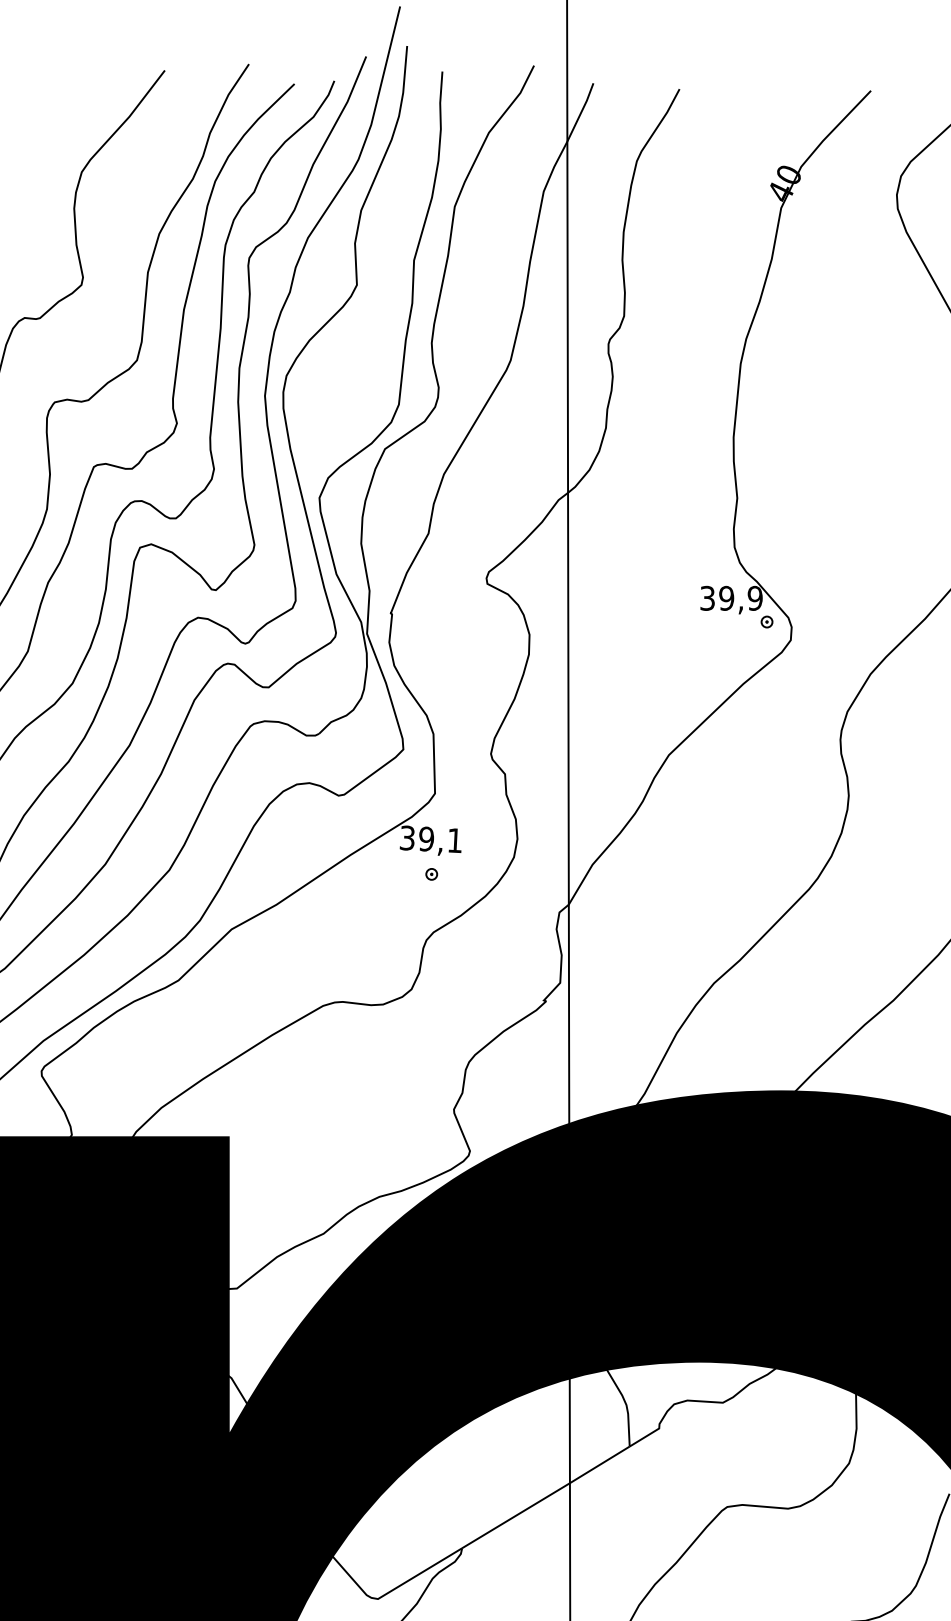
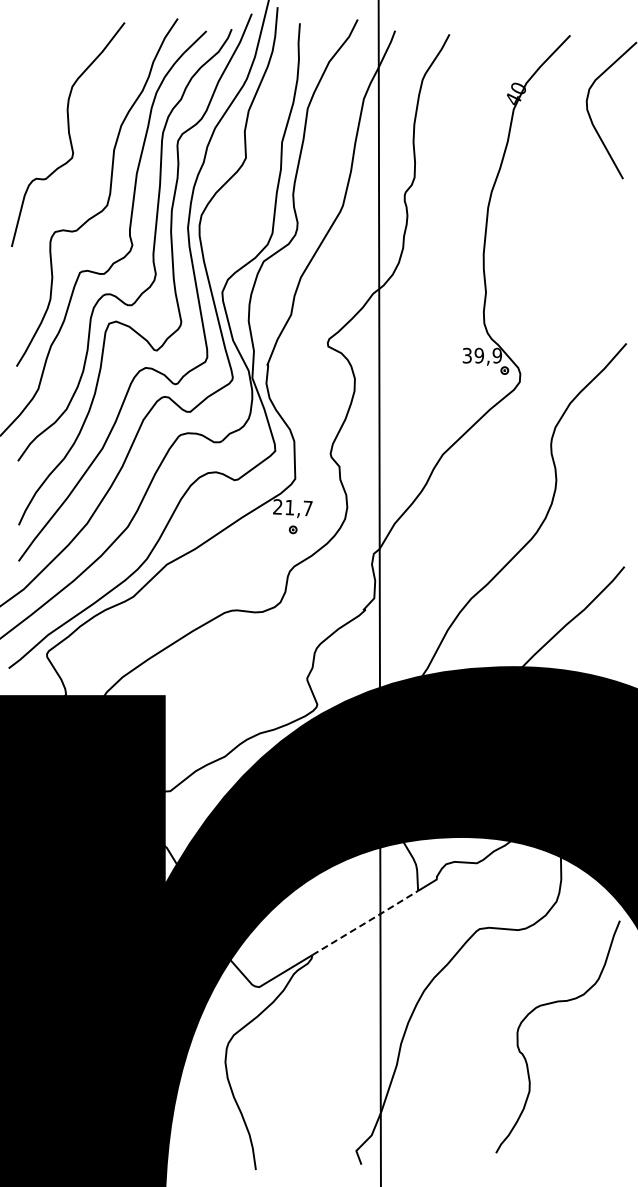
text: (430, 838) -> (292, 507), 39,1 -> 21,7
line: (546, 1496) -> (365, 922), solid -> dashed

